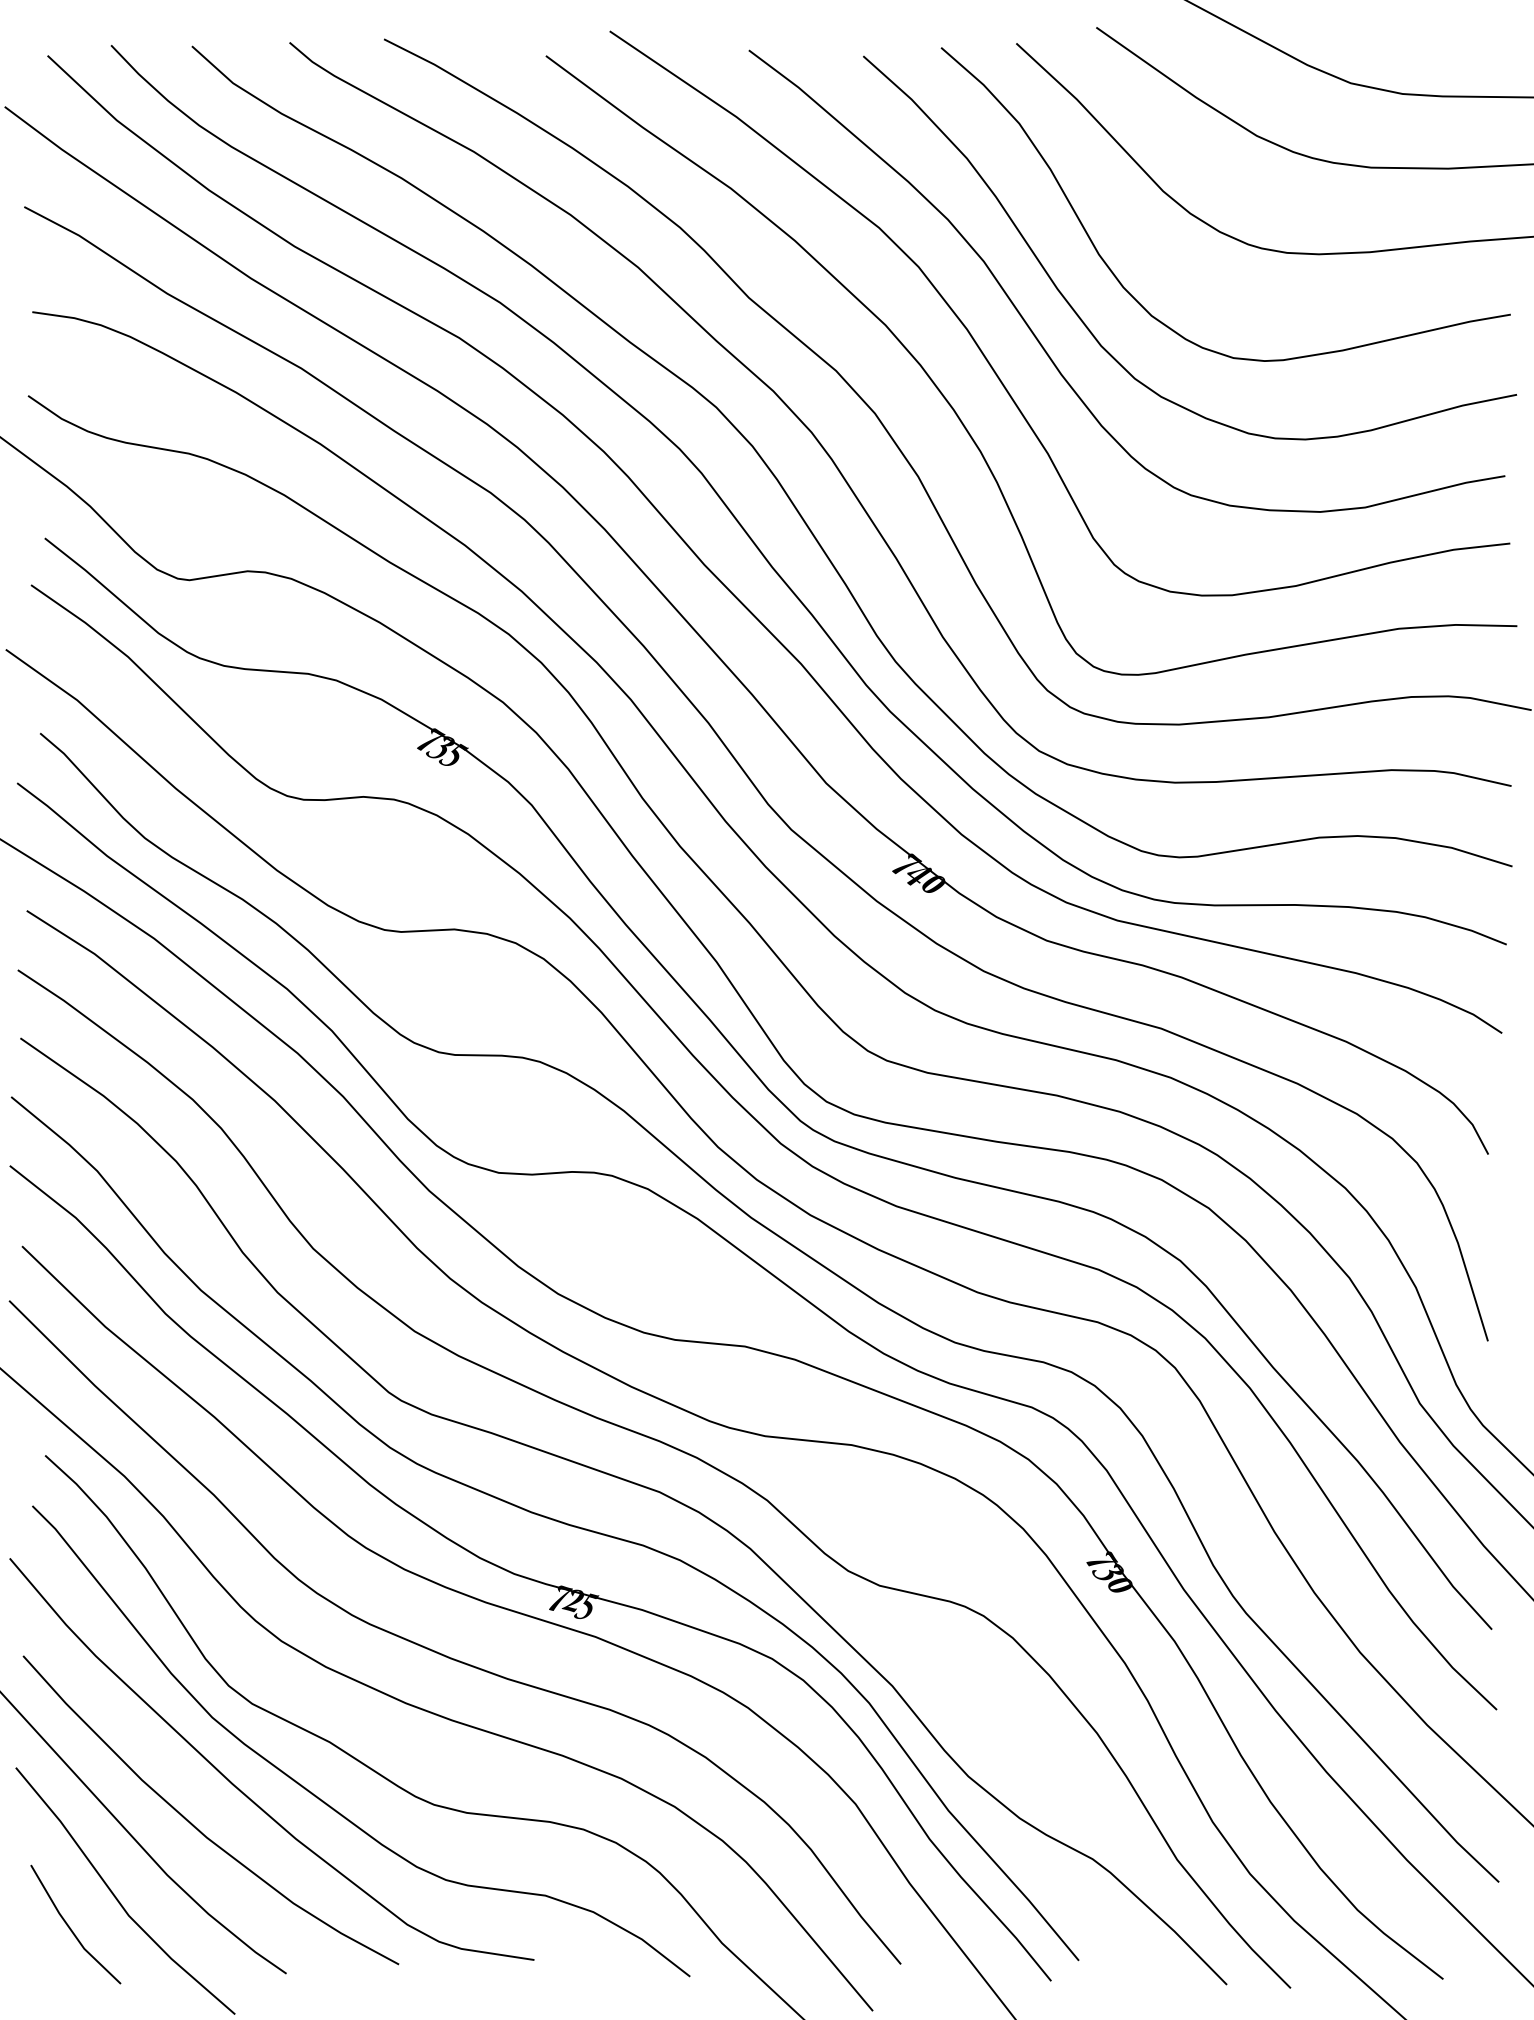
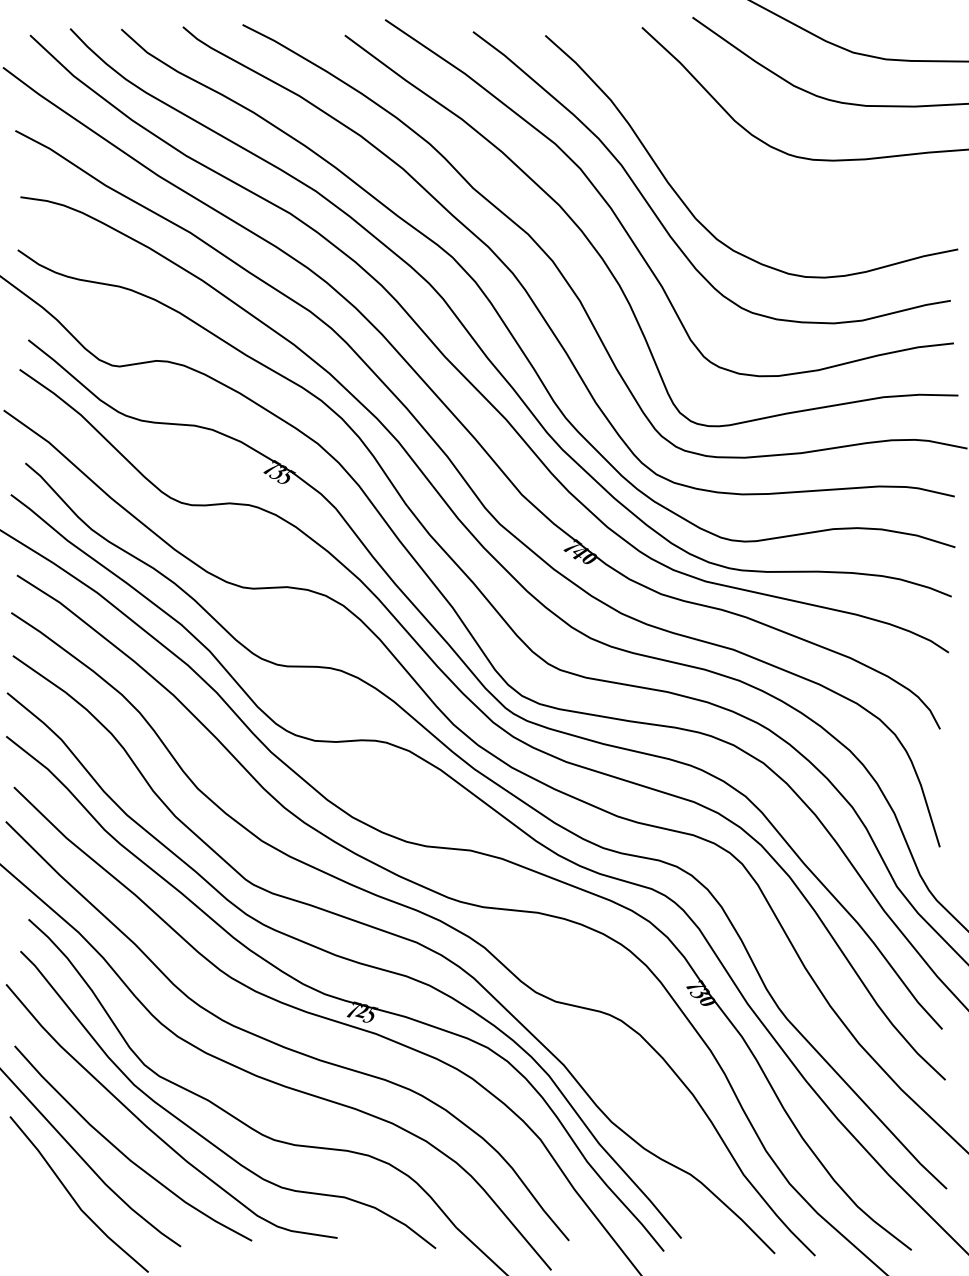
curve: (1123, 284) -> (709, 179), removed
line: (70, 1925) -> (44, 1216), removed

